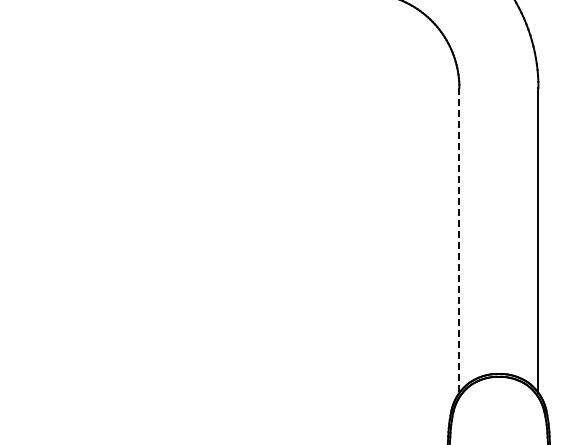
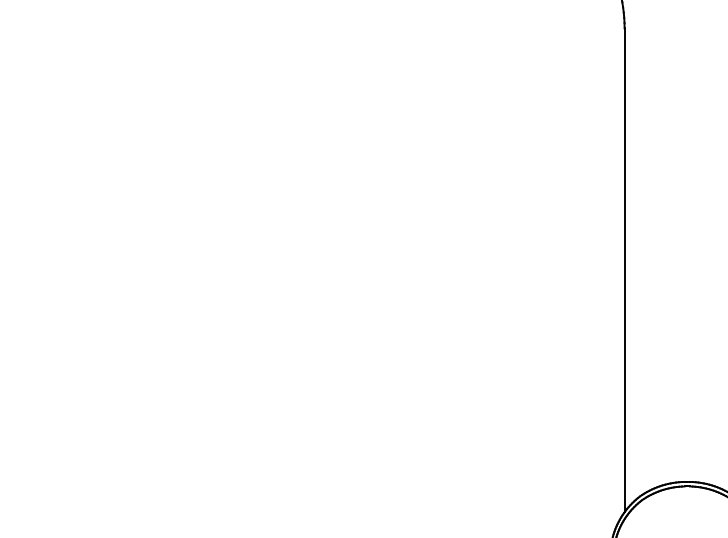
line: (459, 240) -> (624, 270), dashed -> solid

